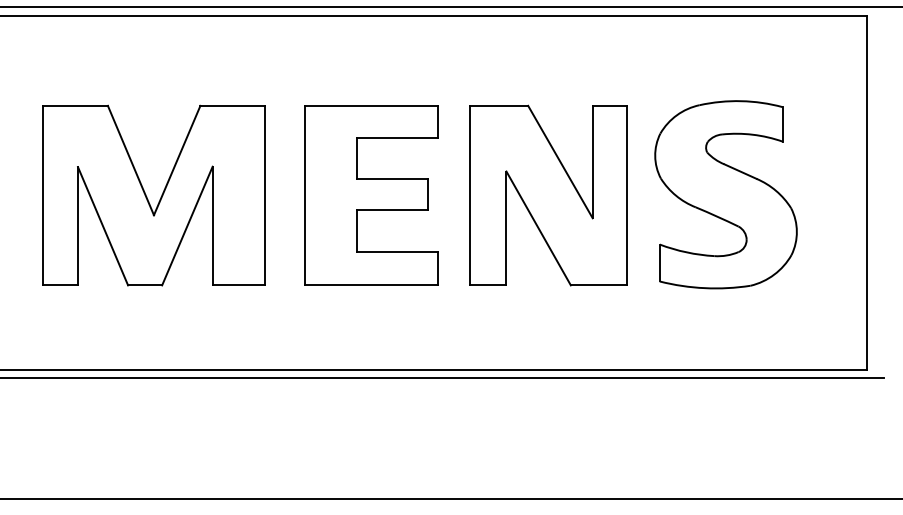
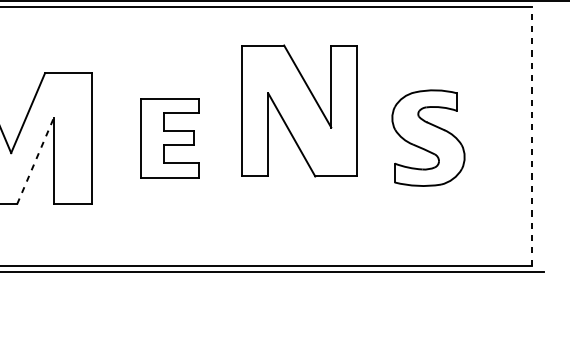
line: (867, 192) -> (531, 136), solid -> dashed
part: (725, 194) -> (428, 137), size x0.7
part: (371, 195) -> (169, 138), size x0.6
part: (548, 195) -> (298, 110), moved
line: (187, 225) -> (35, 160), solid -> dashed

